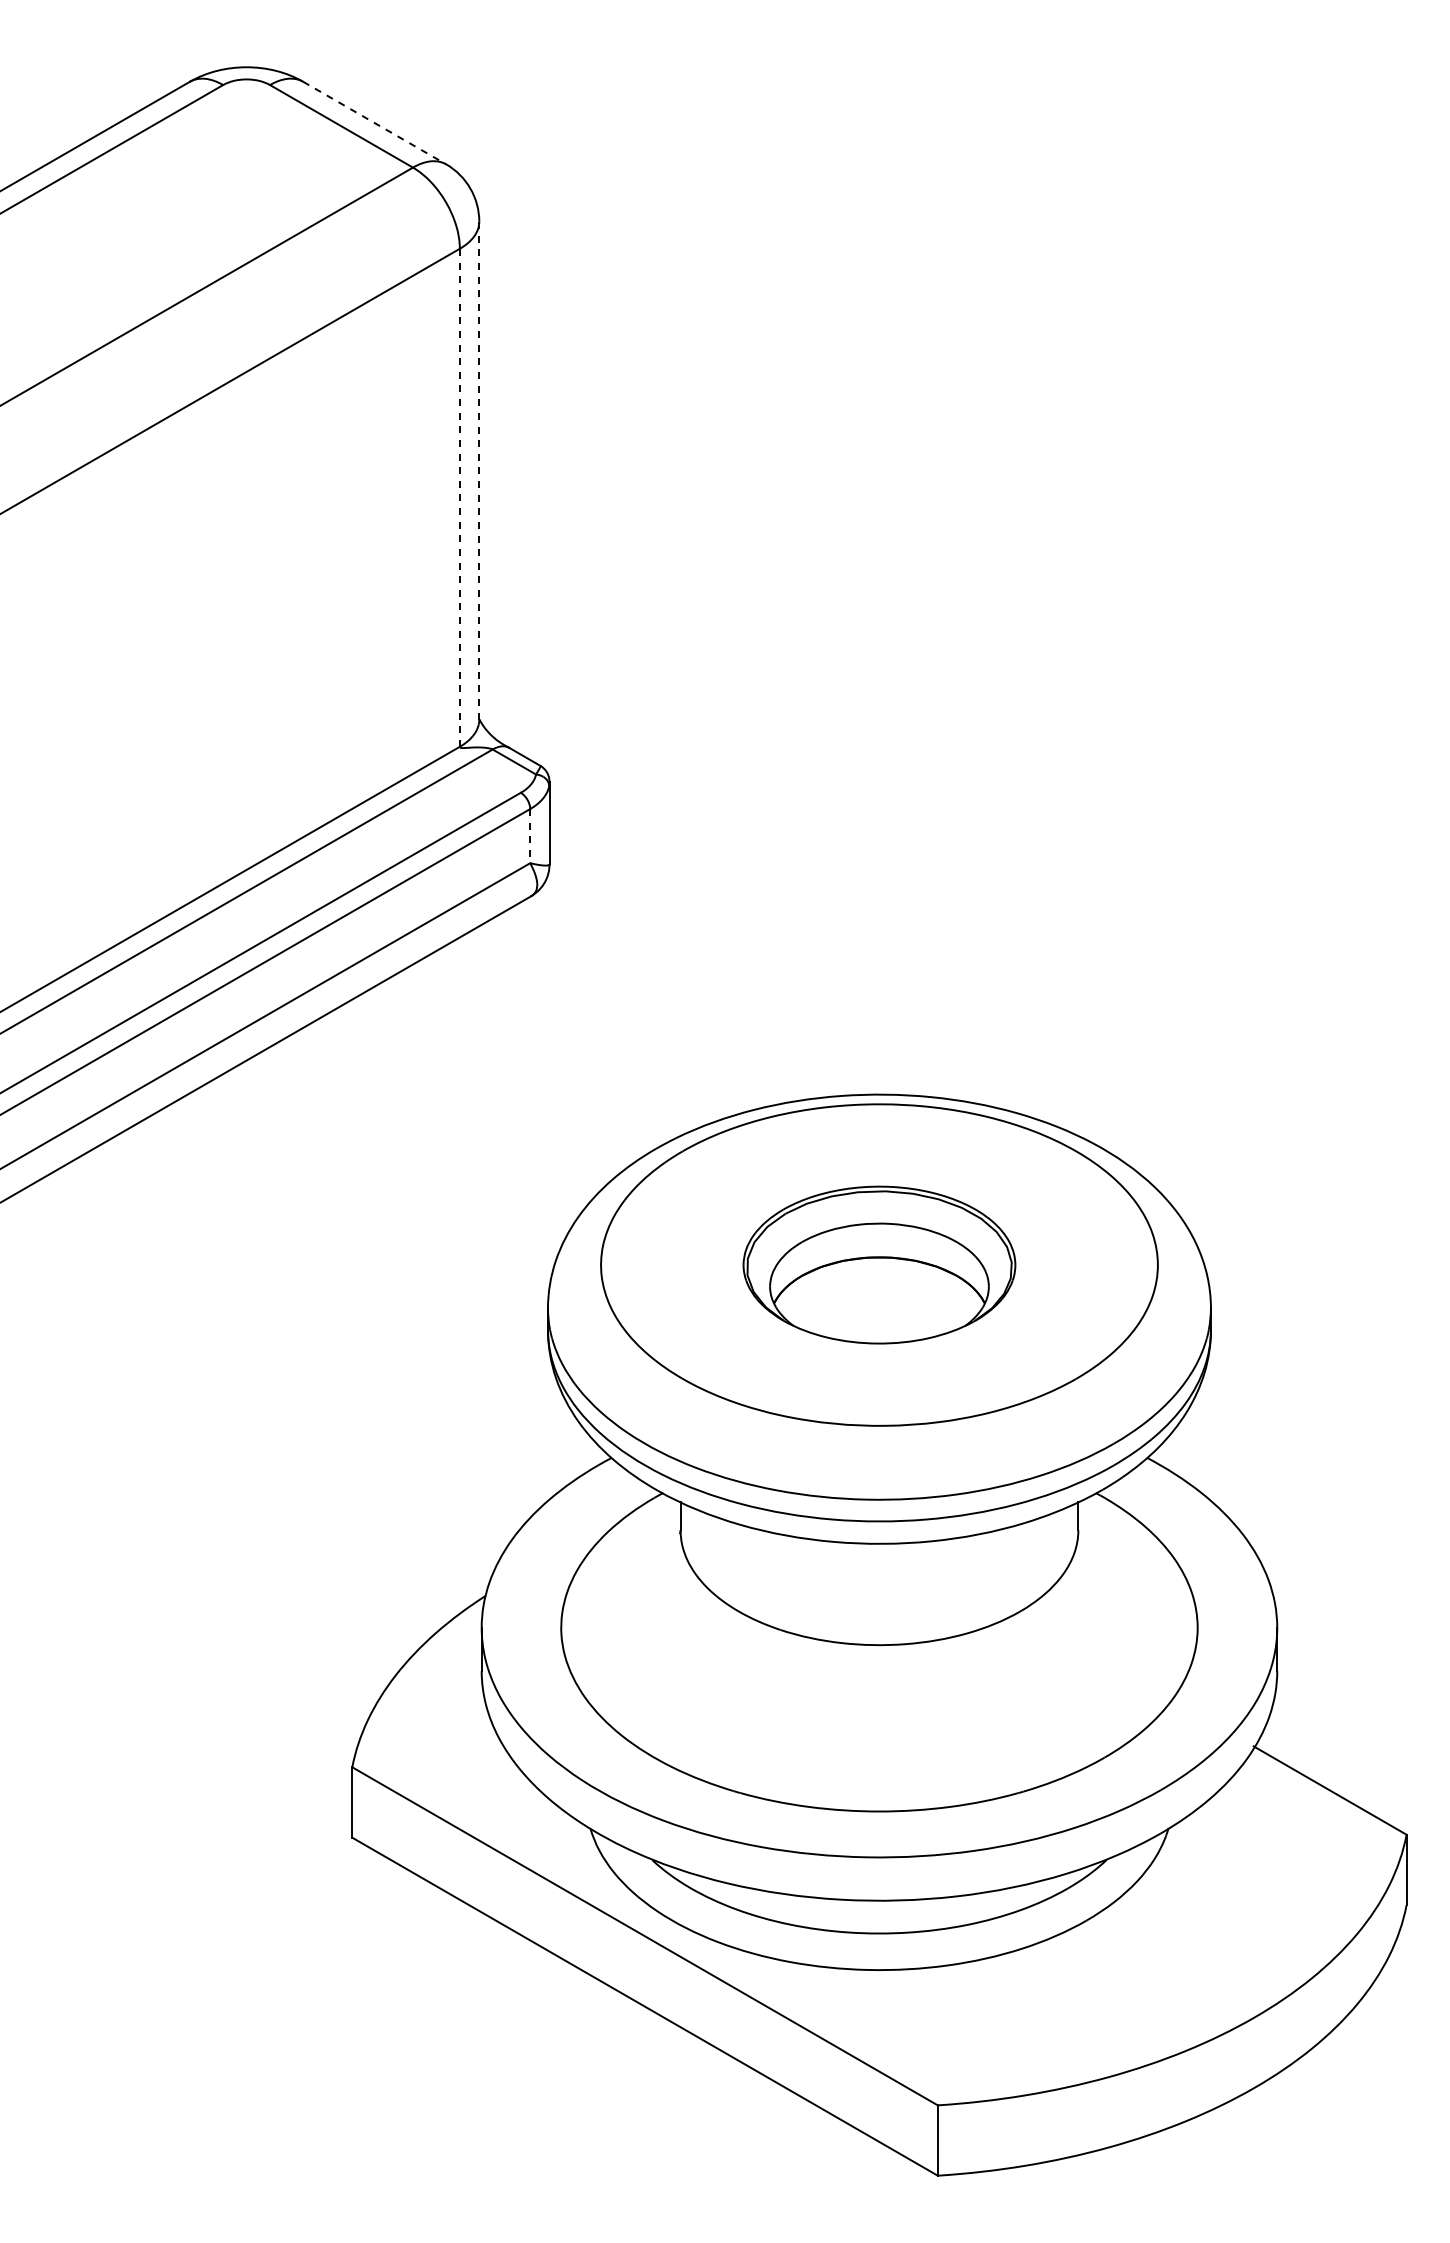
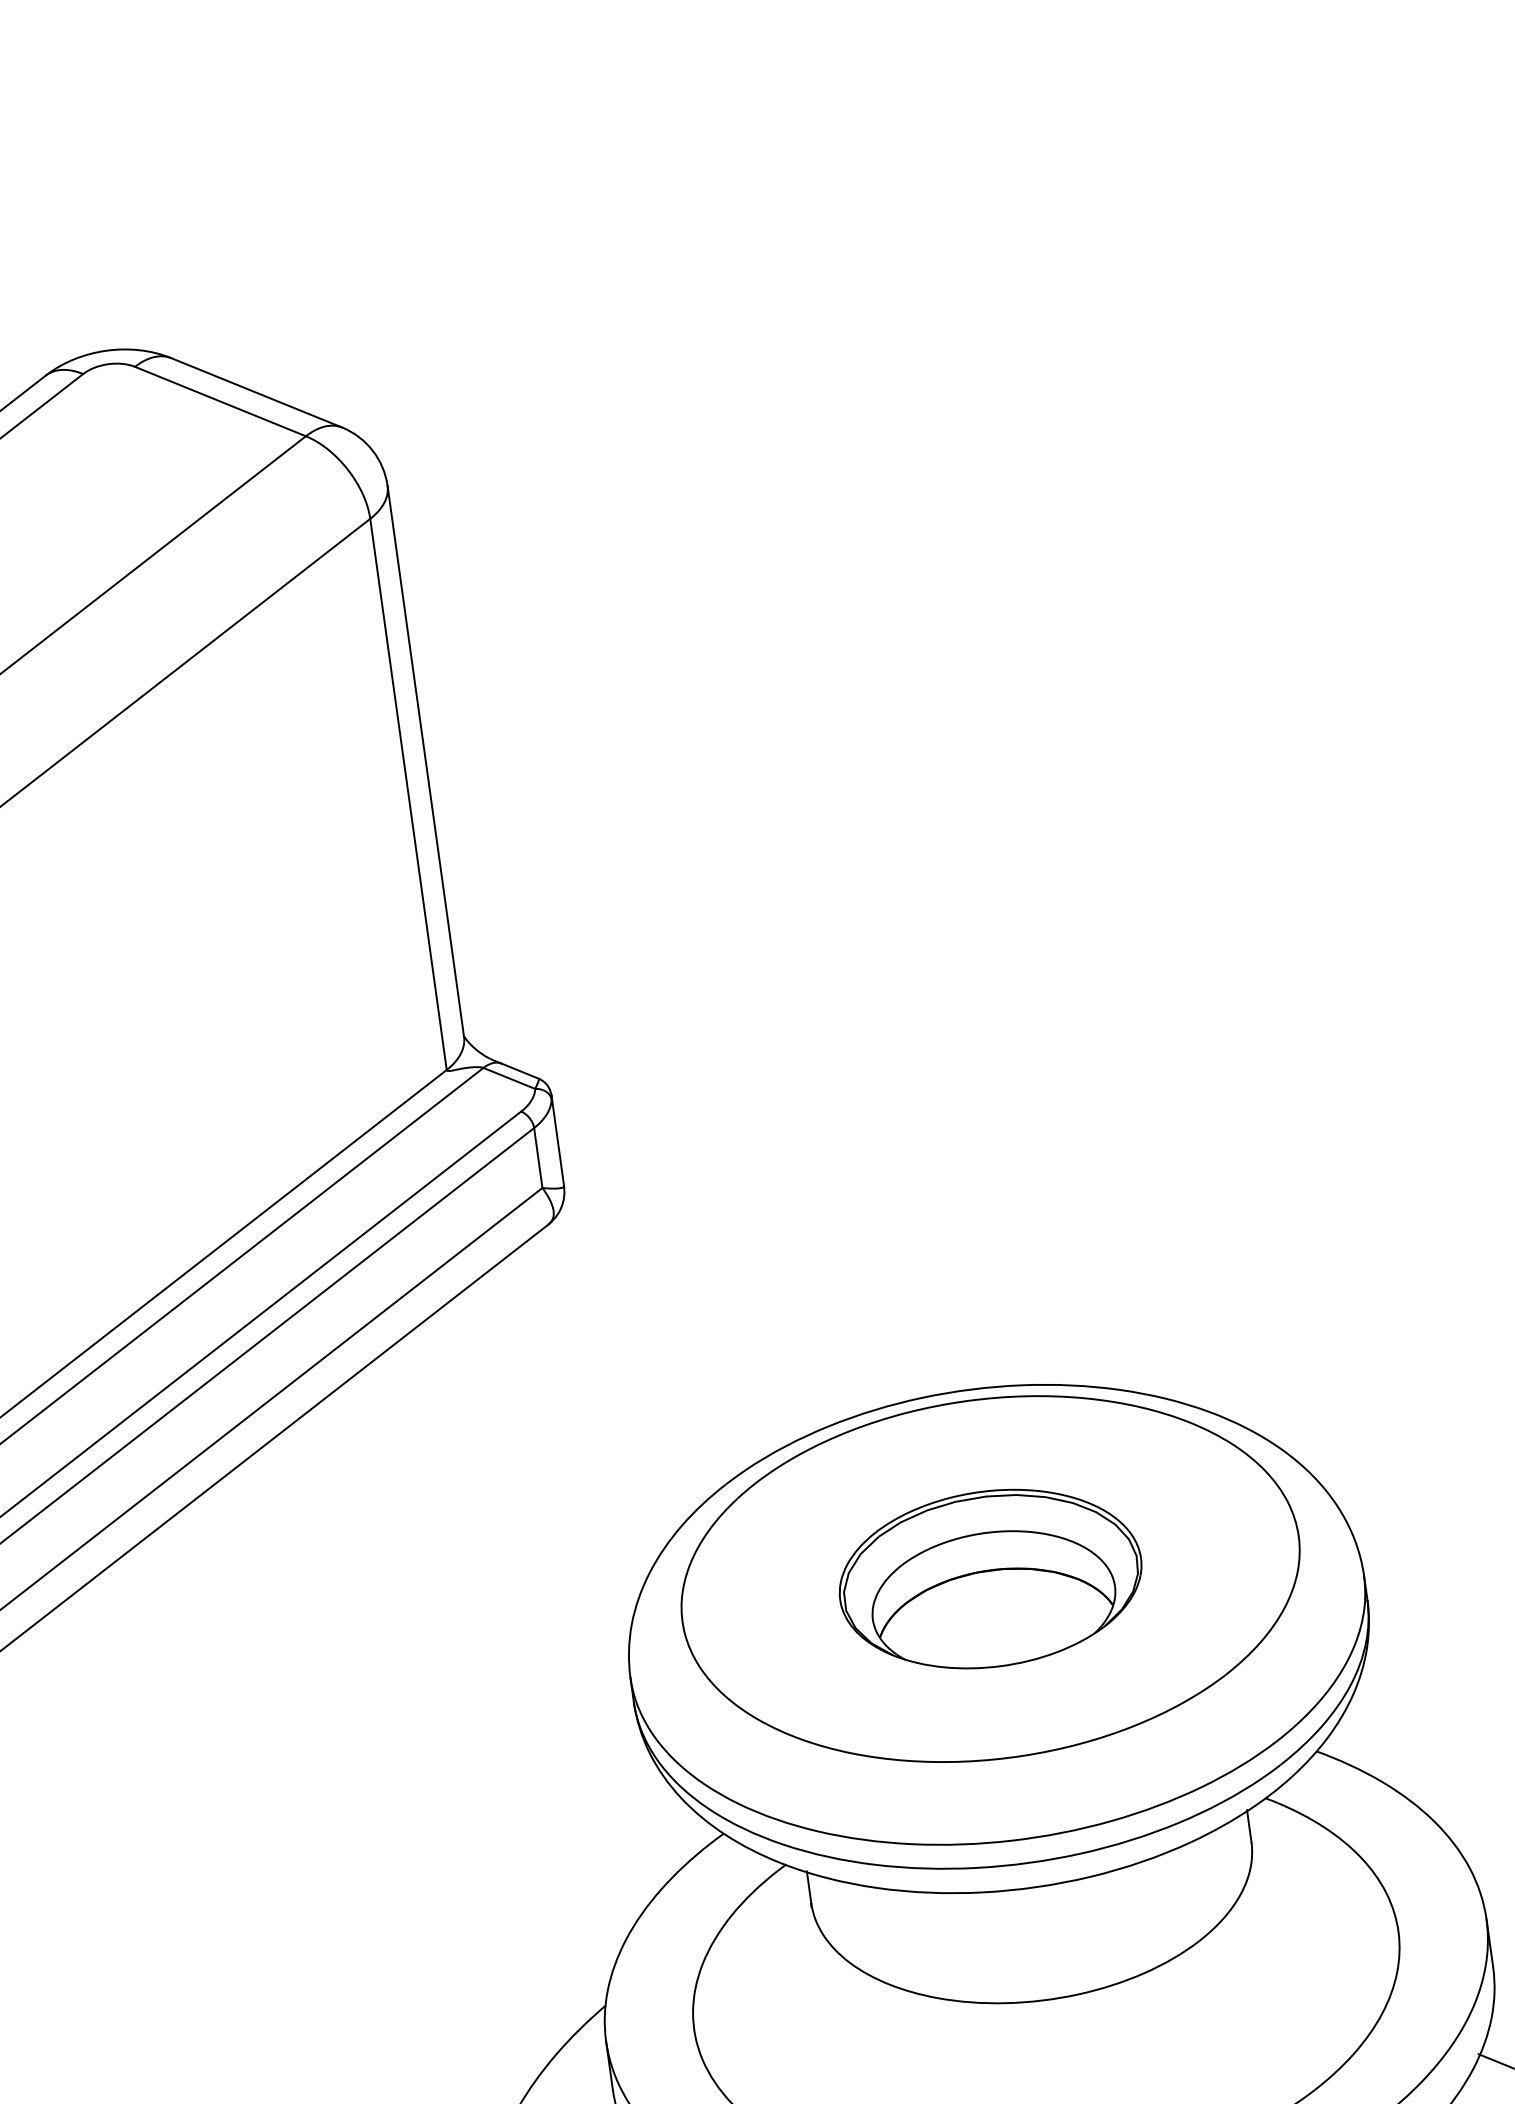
line: (374, 123) -> (256, 393), dashed -> solid
line: (479, 470) -> (426, 761), dashed -> solid
line: (459, 497) -> (408, 794), dashed -> solid
line: (530, 836) -> (538, 1158), dashed -> solid

